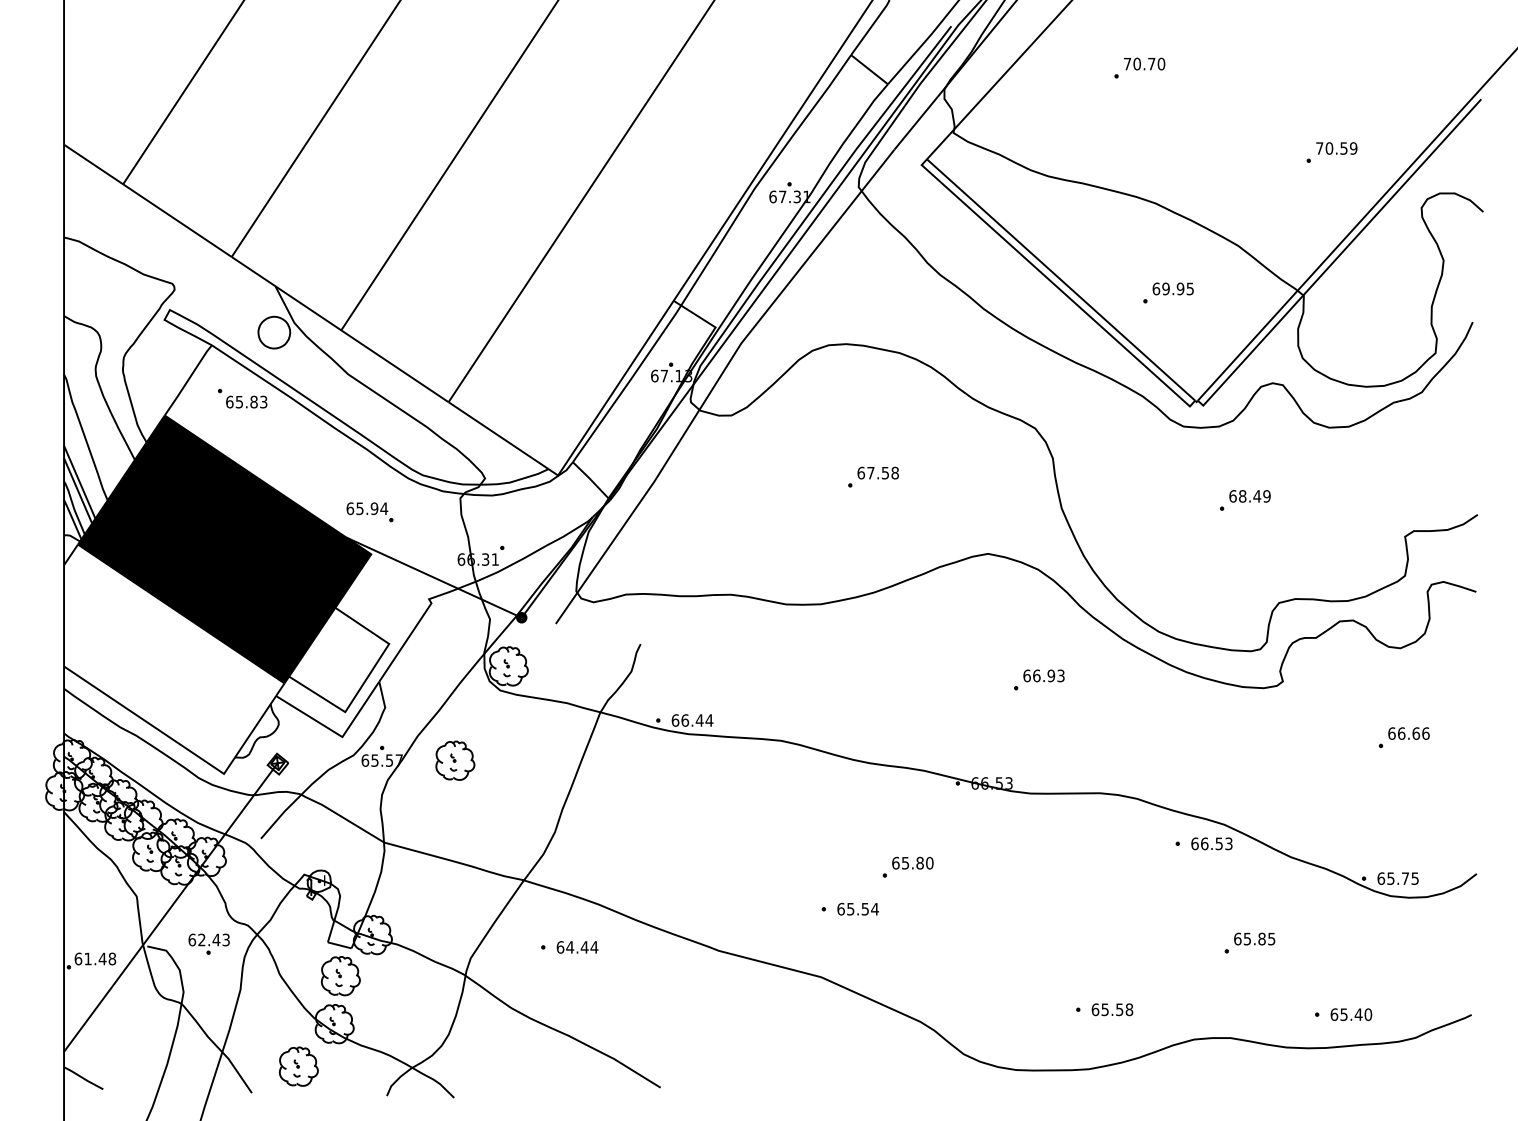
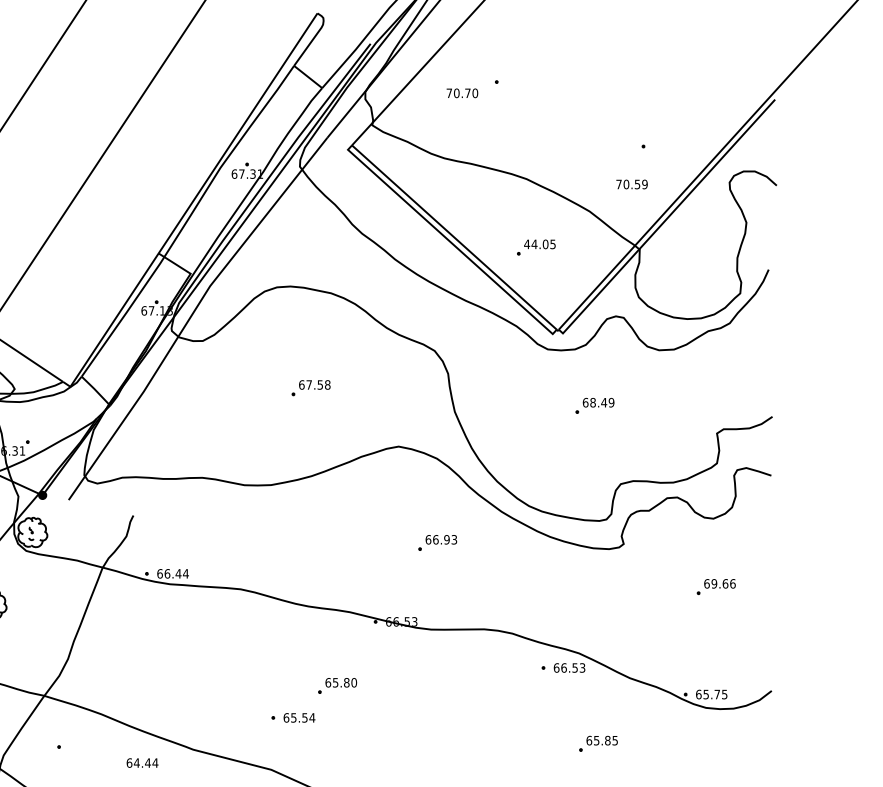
text: (1144, 63) -> (462, 92), moved
text: (1336, 148) -> (631, 184), moved
text: (1168, 288) -> (536, 244), 69.95 -> 44.05
text: (1401, 733) -> (714, 583), 66.66 -> 69.66
text: (577, 947) -> (142, 763), moved

